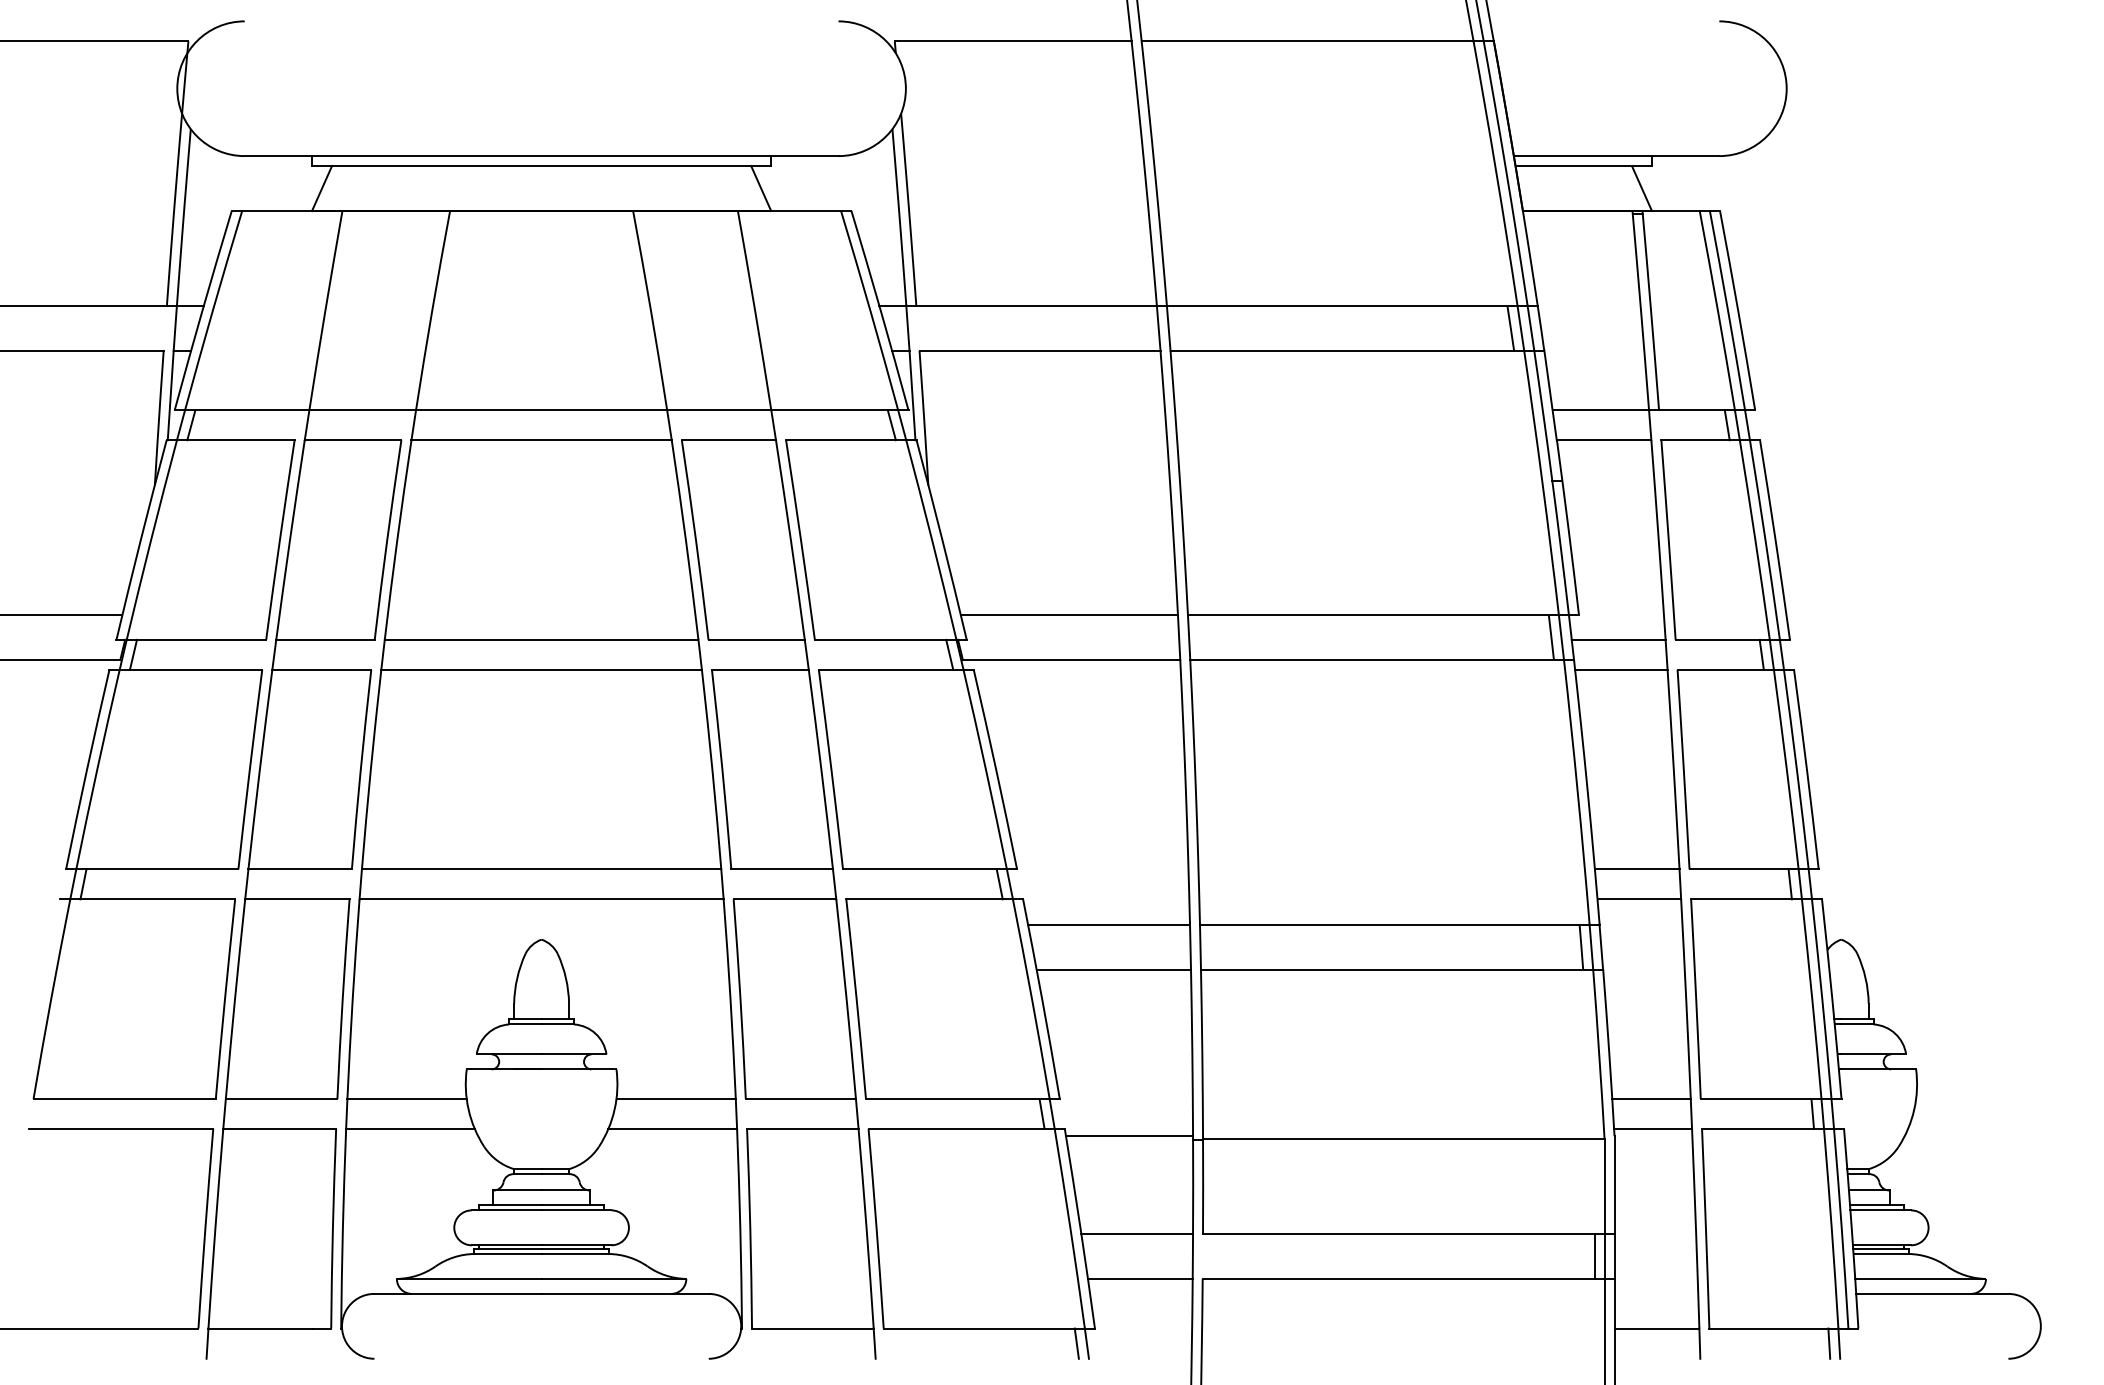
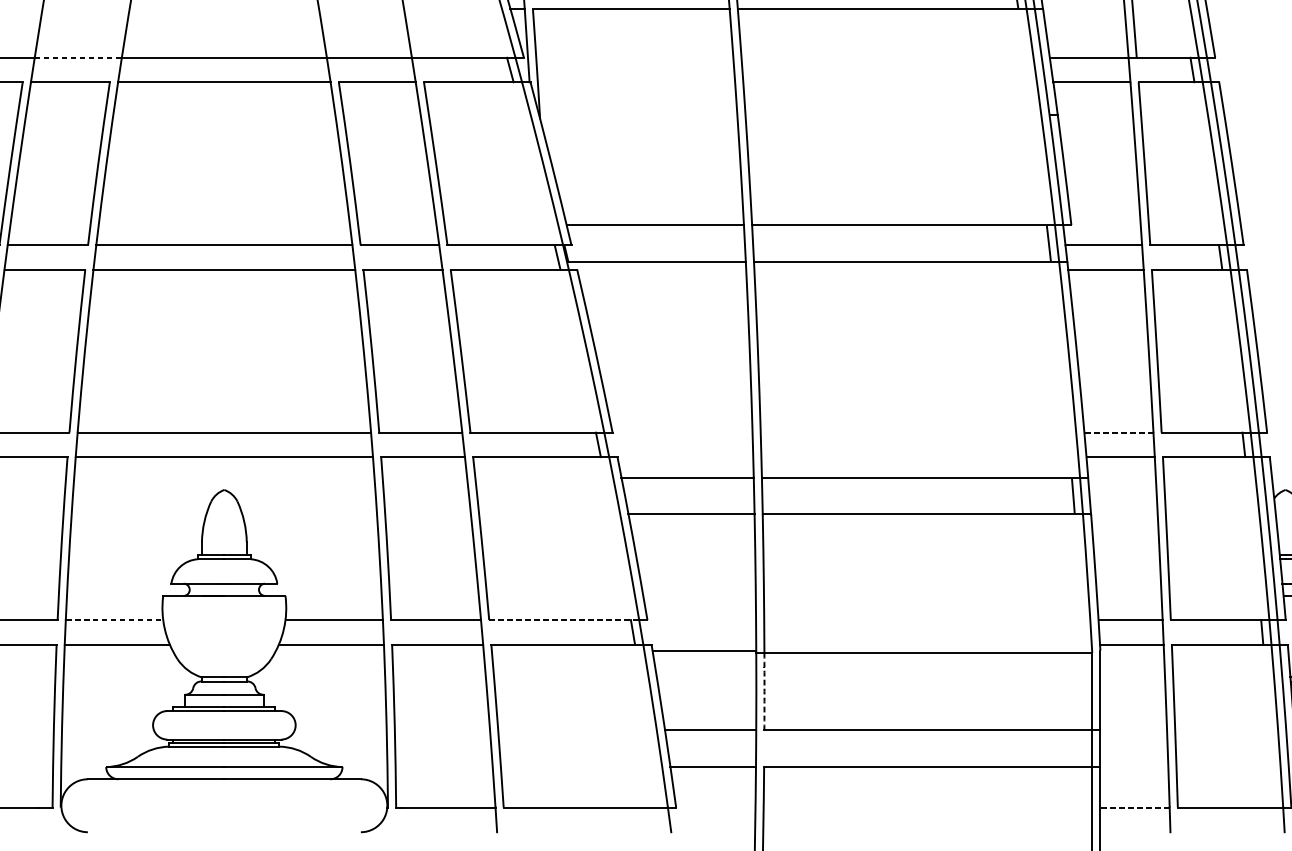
line: (363, 410) -> (78, 57), solid -> dashed
line: (1636, 869) -> (1118, 432), solid -> dashed
line: (407, 1098) -> (114, 619), solid -> dashed
line: (957, 1098) -> (563, 619), solid -> dashed
arc: (1203, 1186) -> (764, 691), solid -> dashed
line: (1594, 1256) -> (1084, 748), removed
line: (1656, 1328) -> (1134, 807), solid -> dashed
line: (1076, 1343) -> (661, 819), removed
line: (1829, 1343) -> (1275, 819), removed

